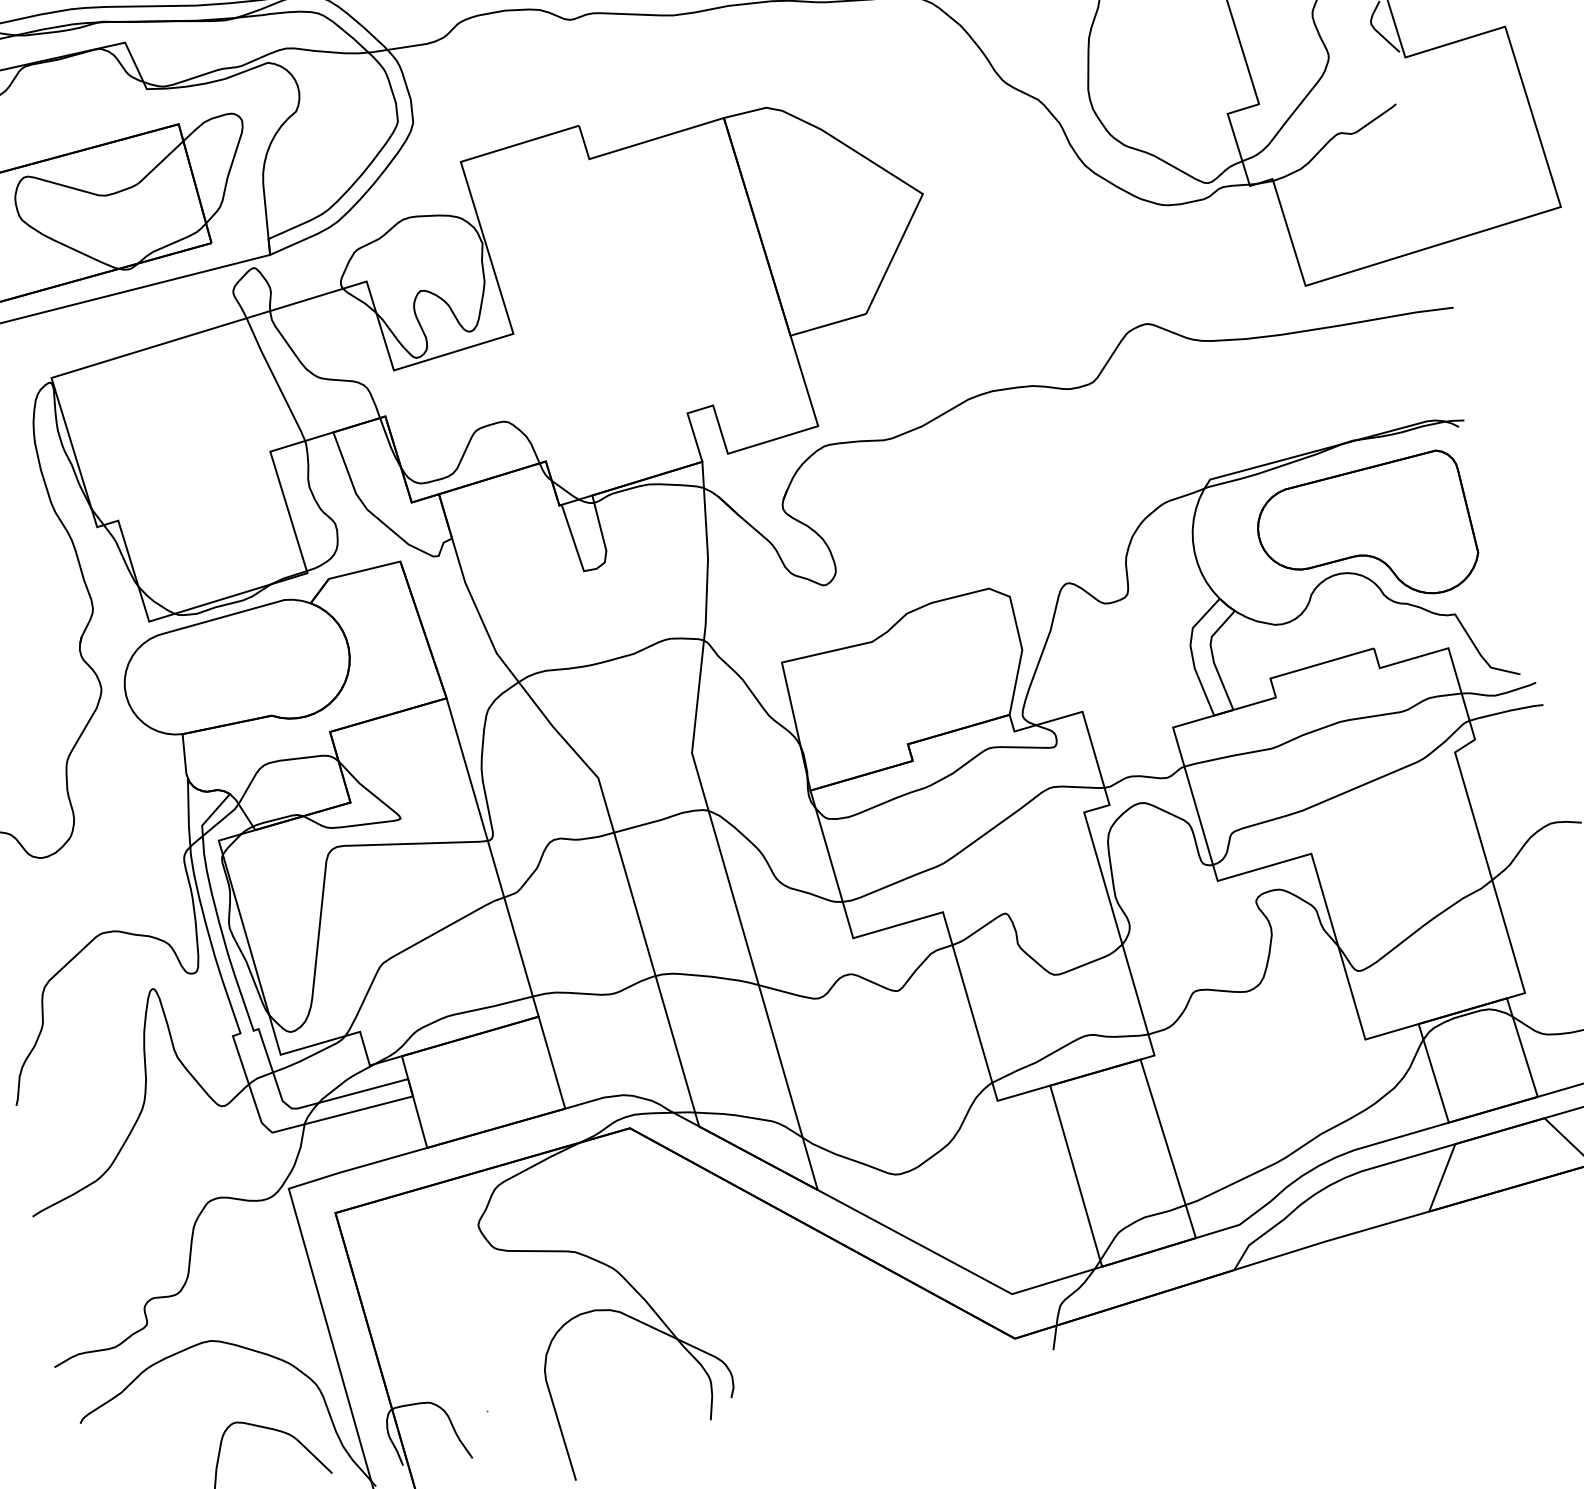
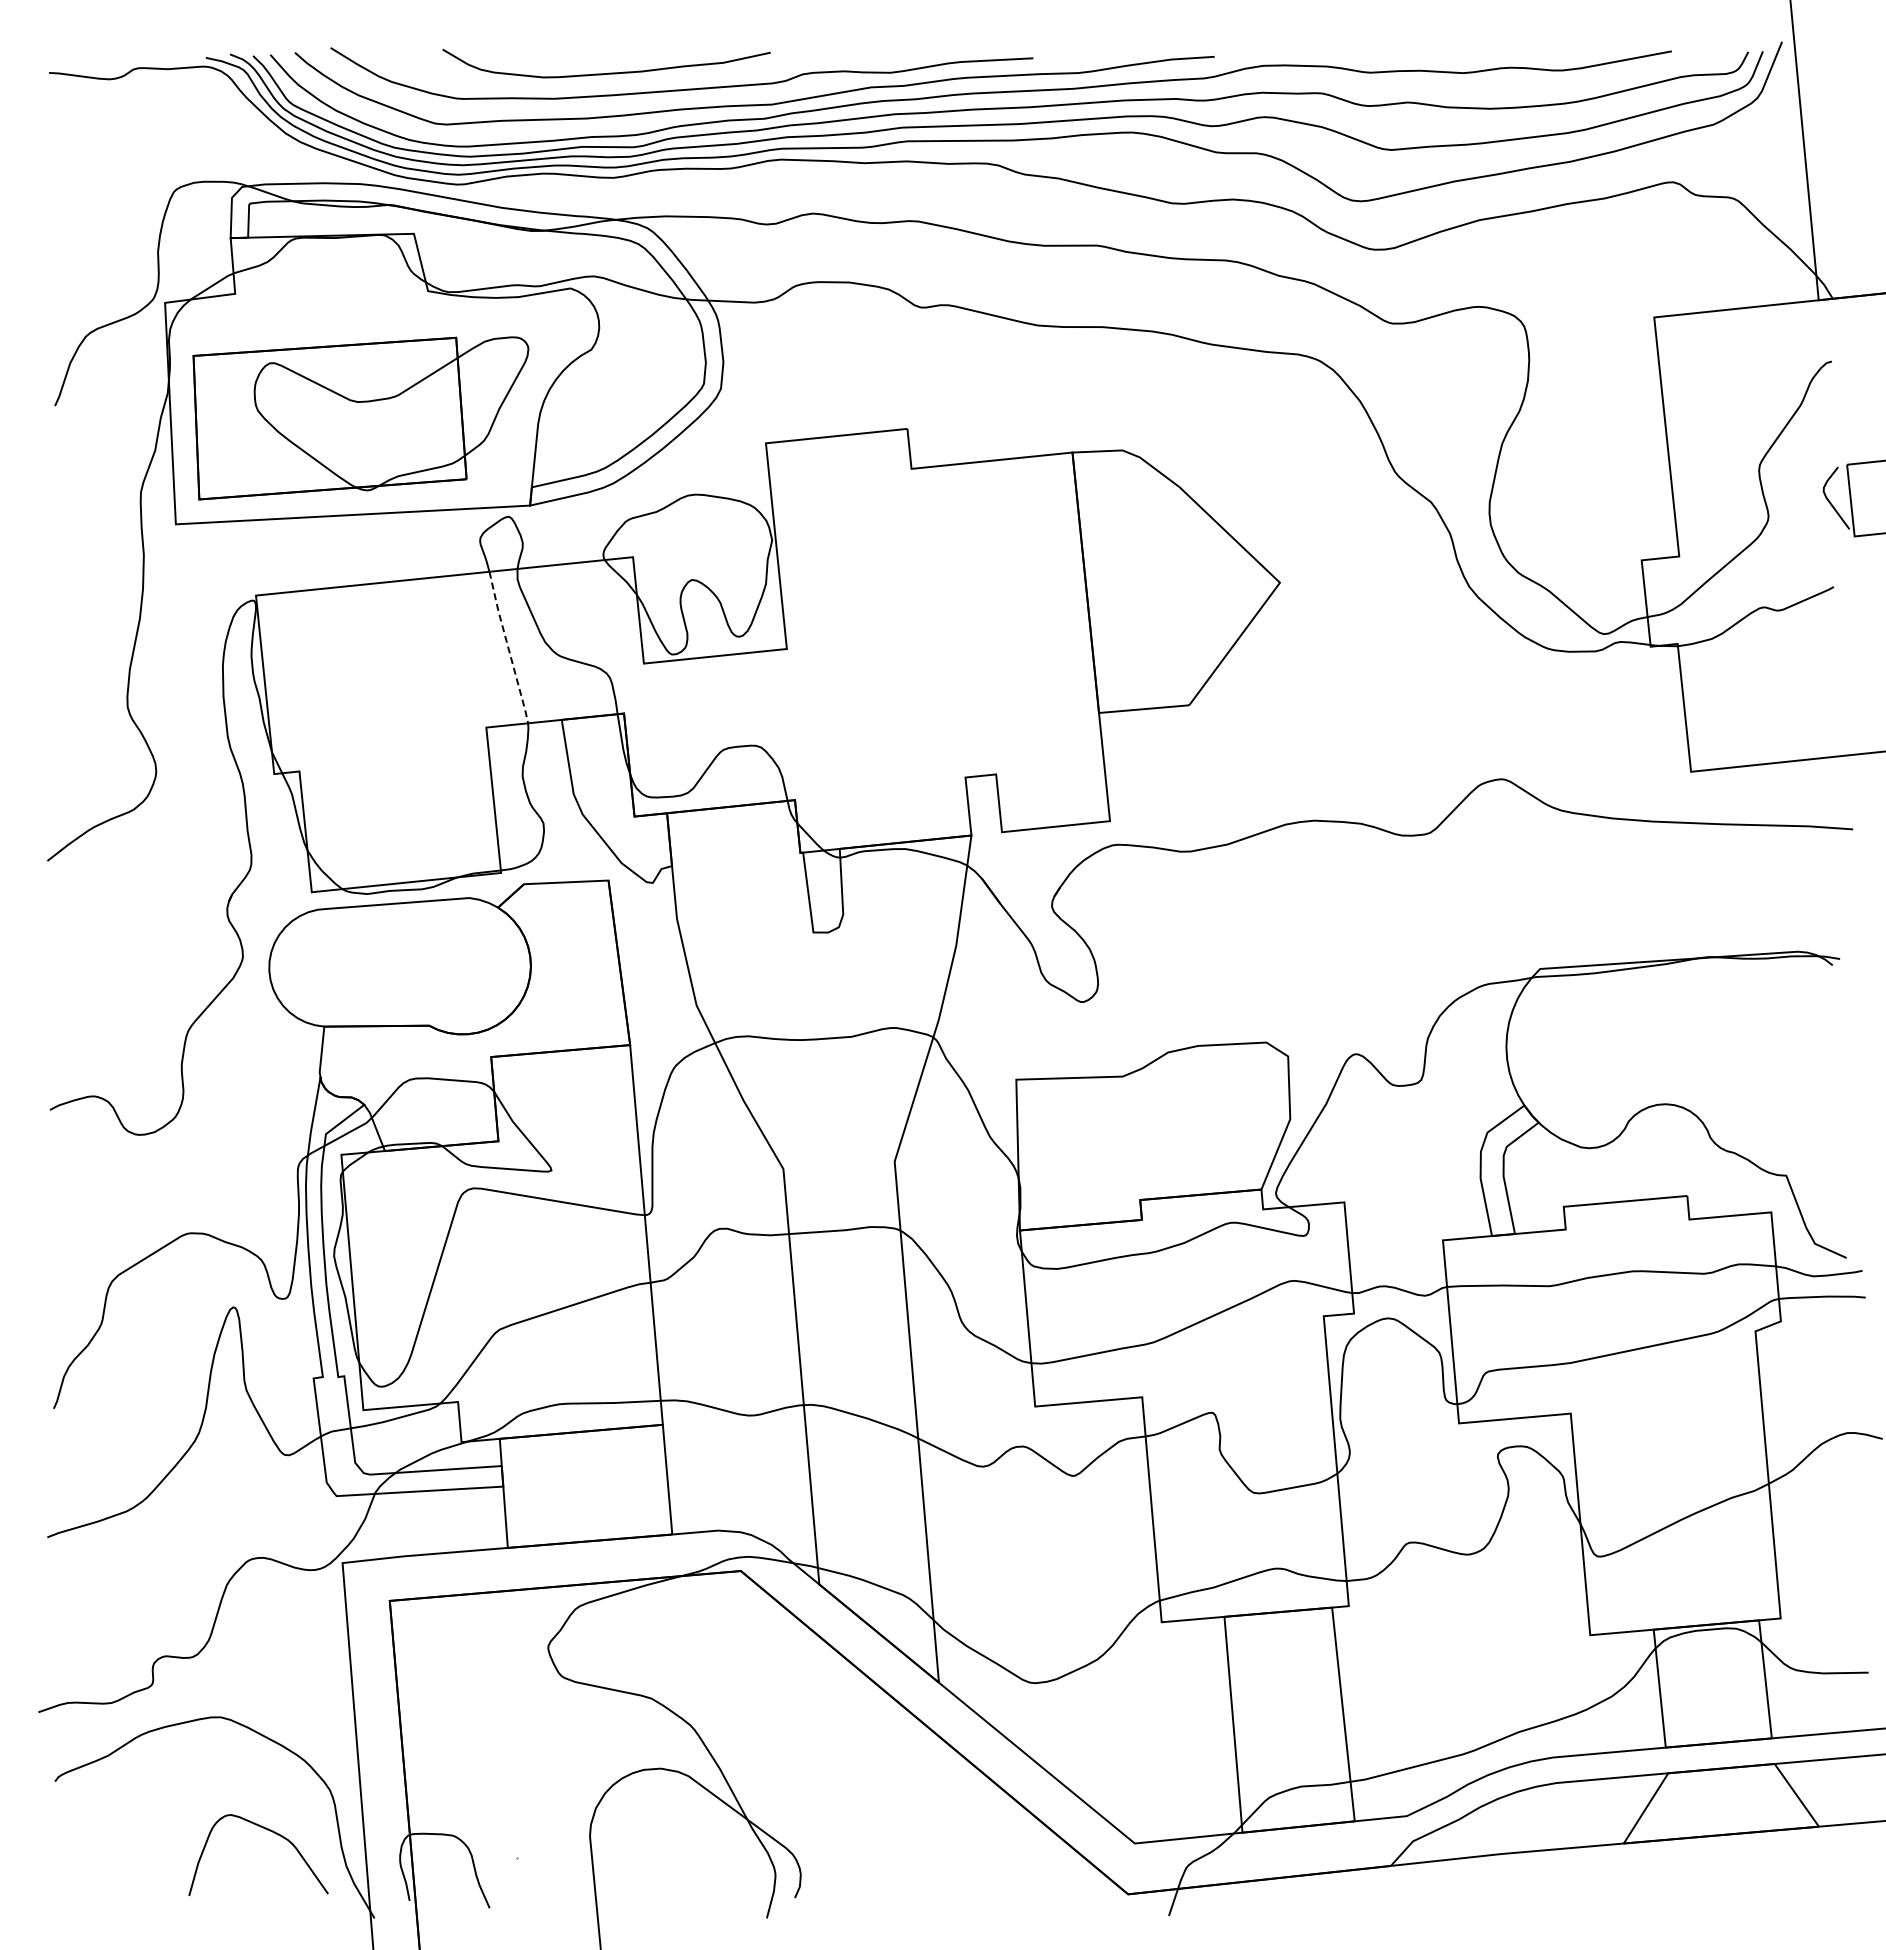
line: (275, 379) -> (508, 647), solid -> dashed
part: (1366, 535) -> (1704, 1066), removed

